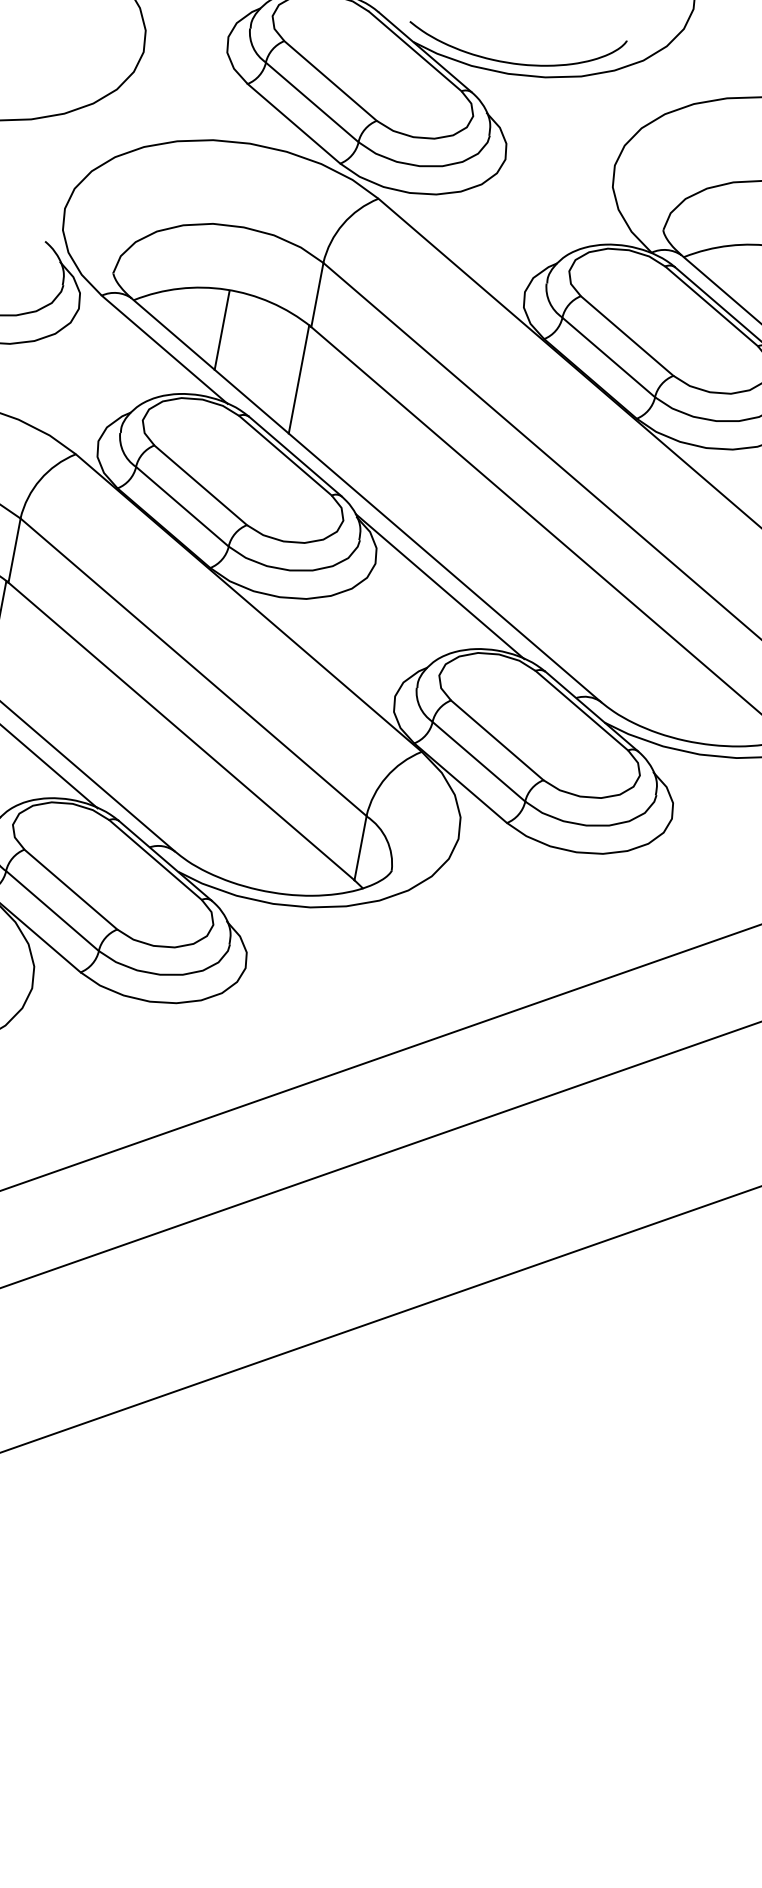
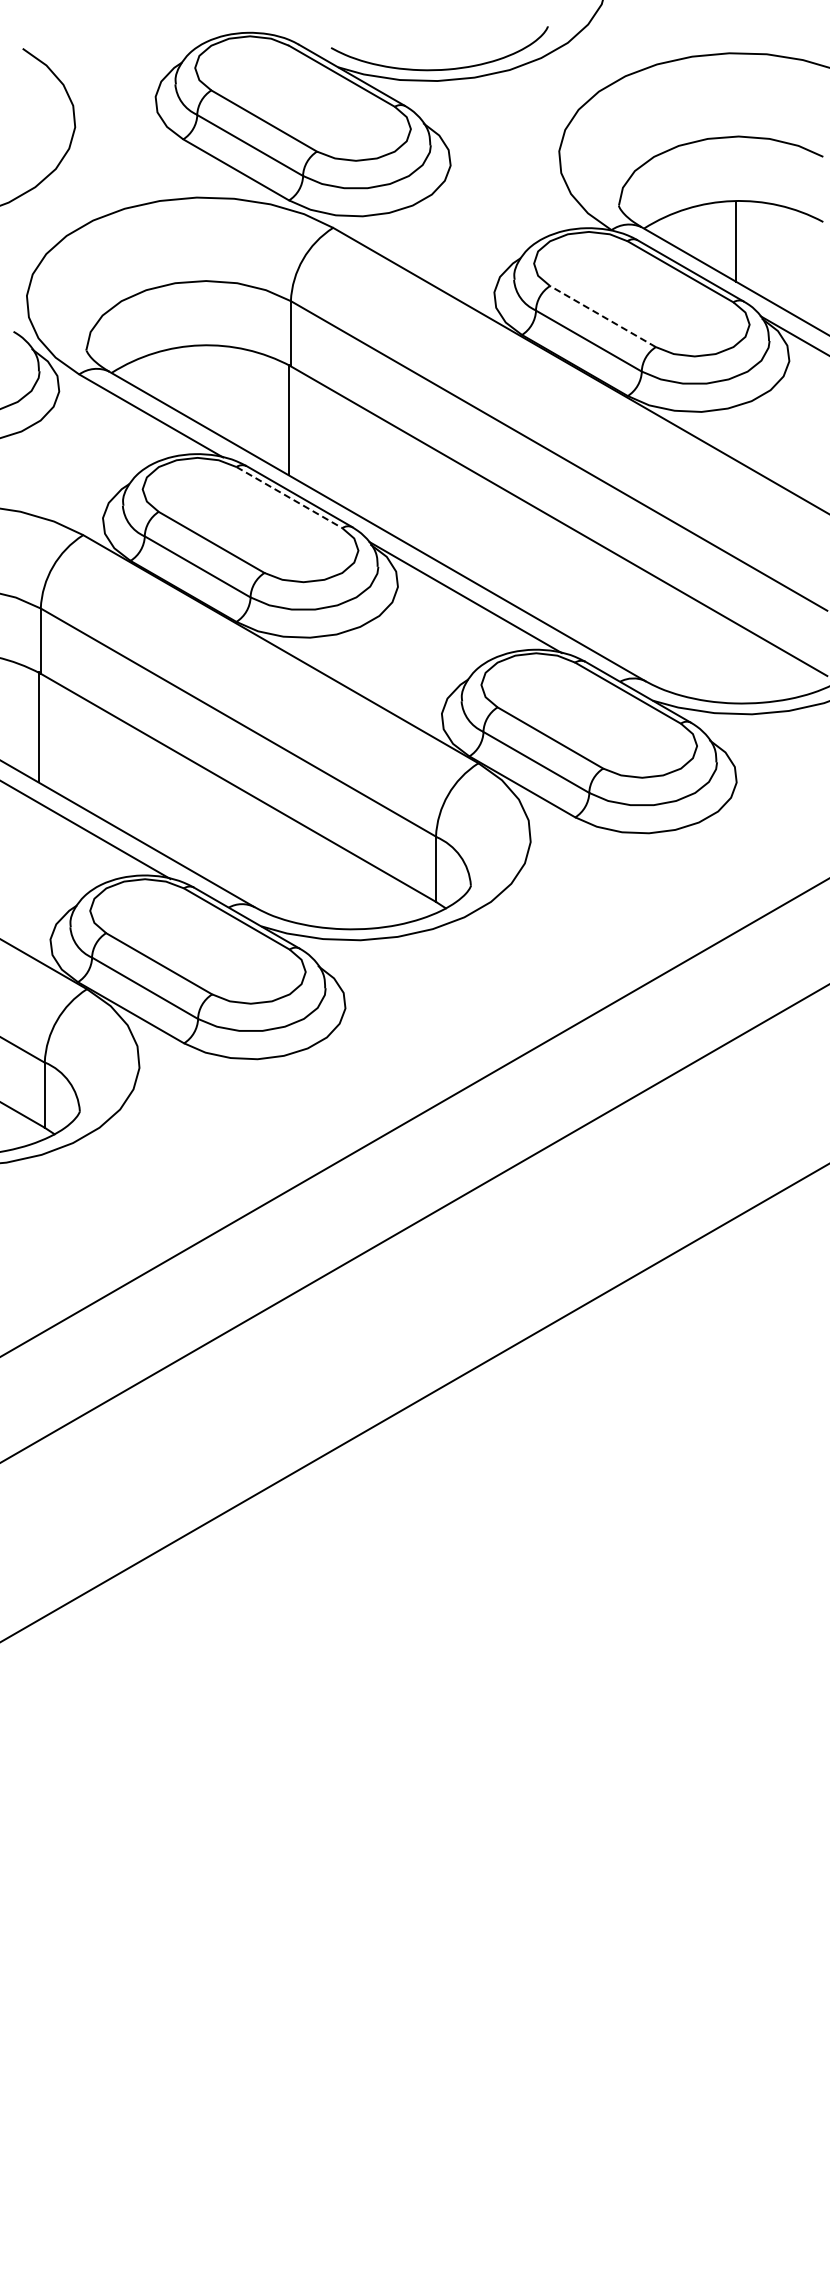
line: (221, 330) -> (203, 386), removed
line: (626, 335) -> (602, 316), solid -> dashed
line: (285, 455) -> (289, 497), solid -> dashed

